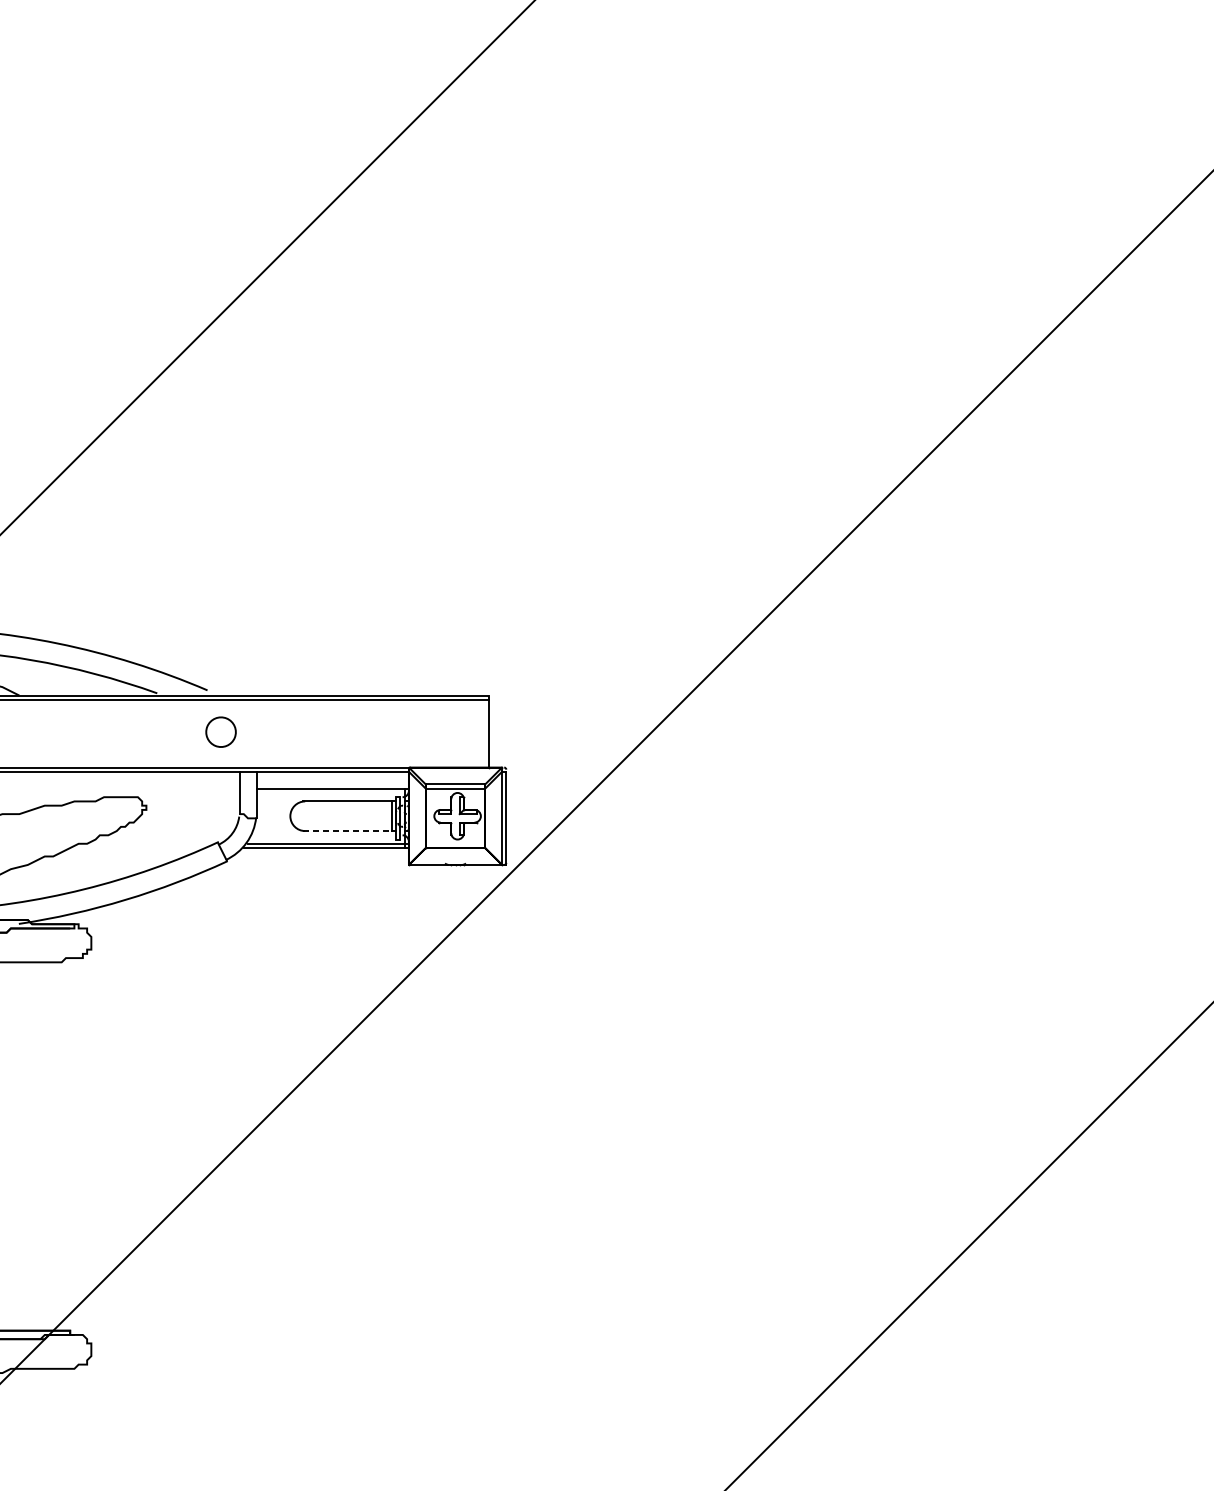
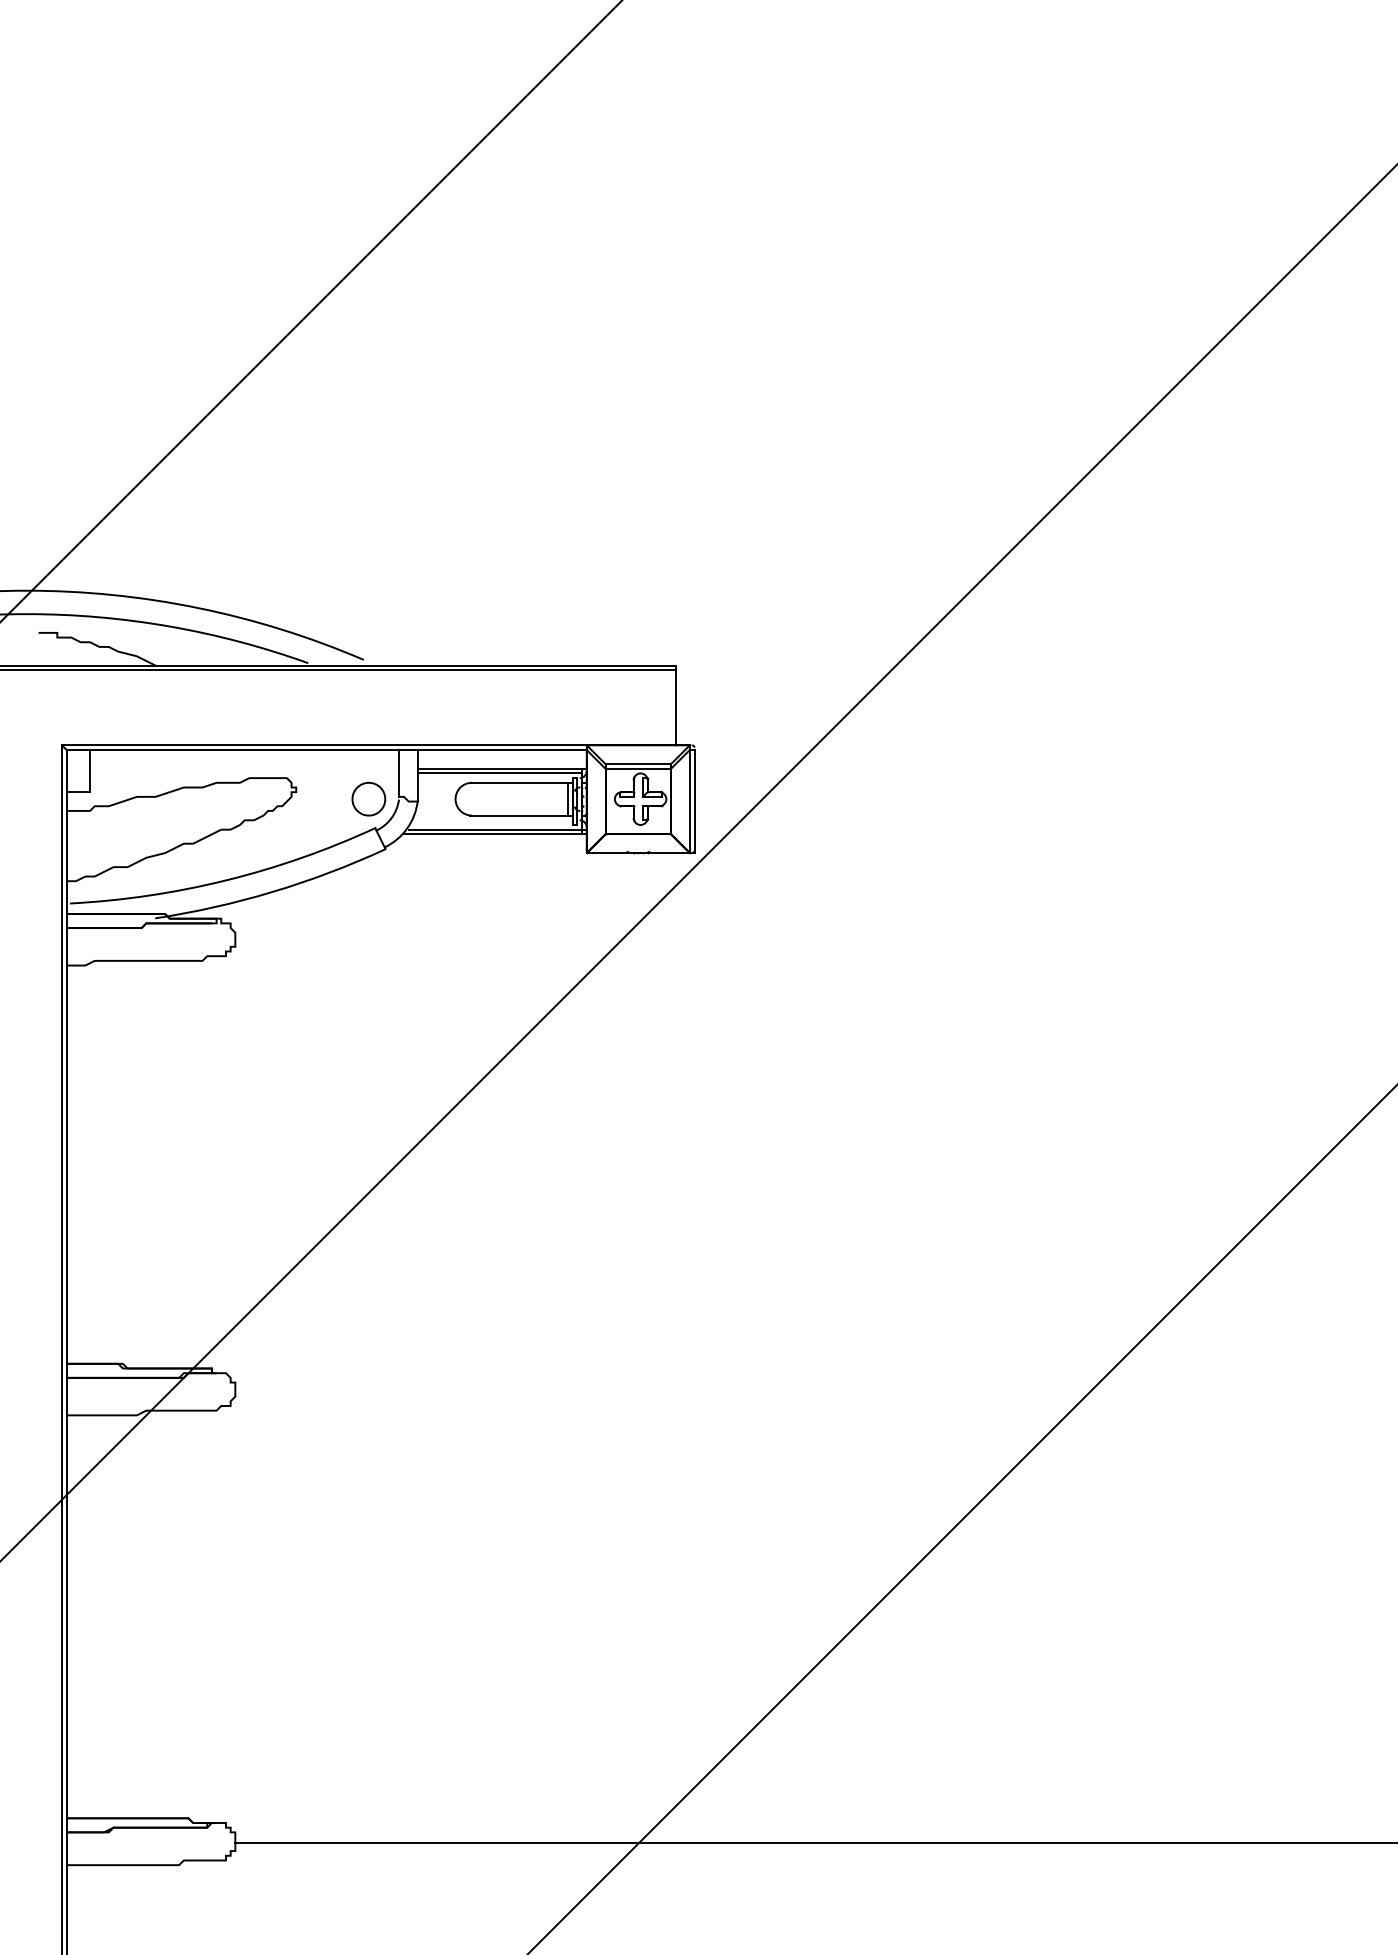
part: (220, 732) -> (368, 799), moved
line: (330, 793) -> (500, 773), added
line: (348, 830) -> (519, 815), dashed -> solid

